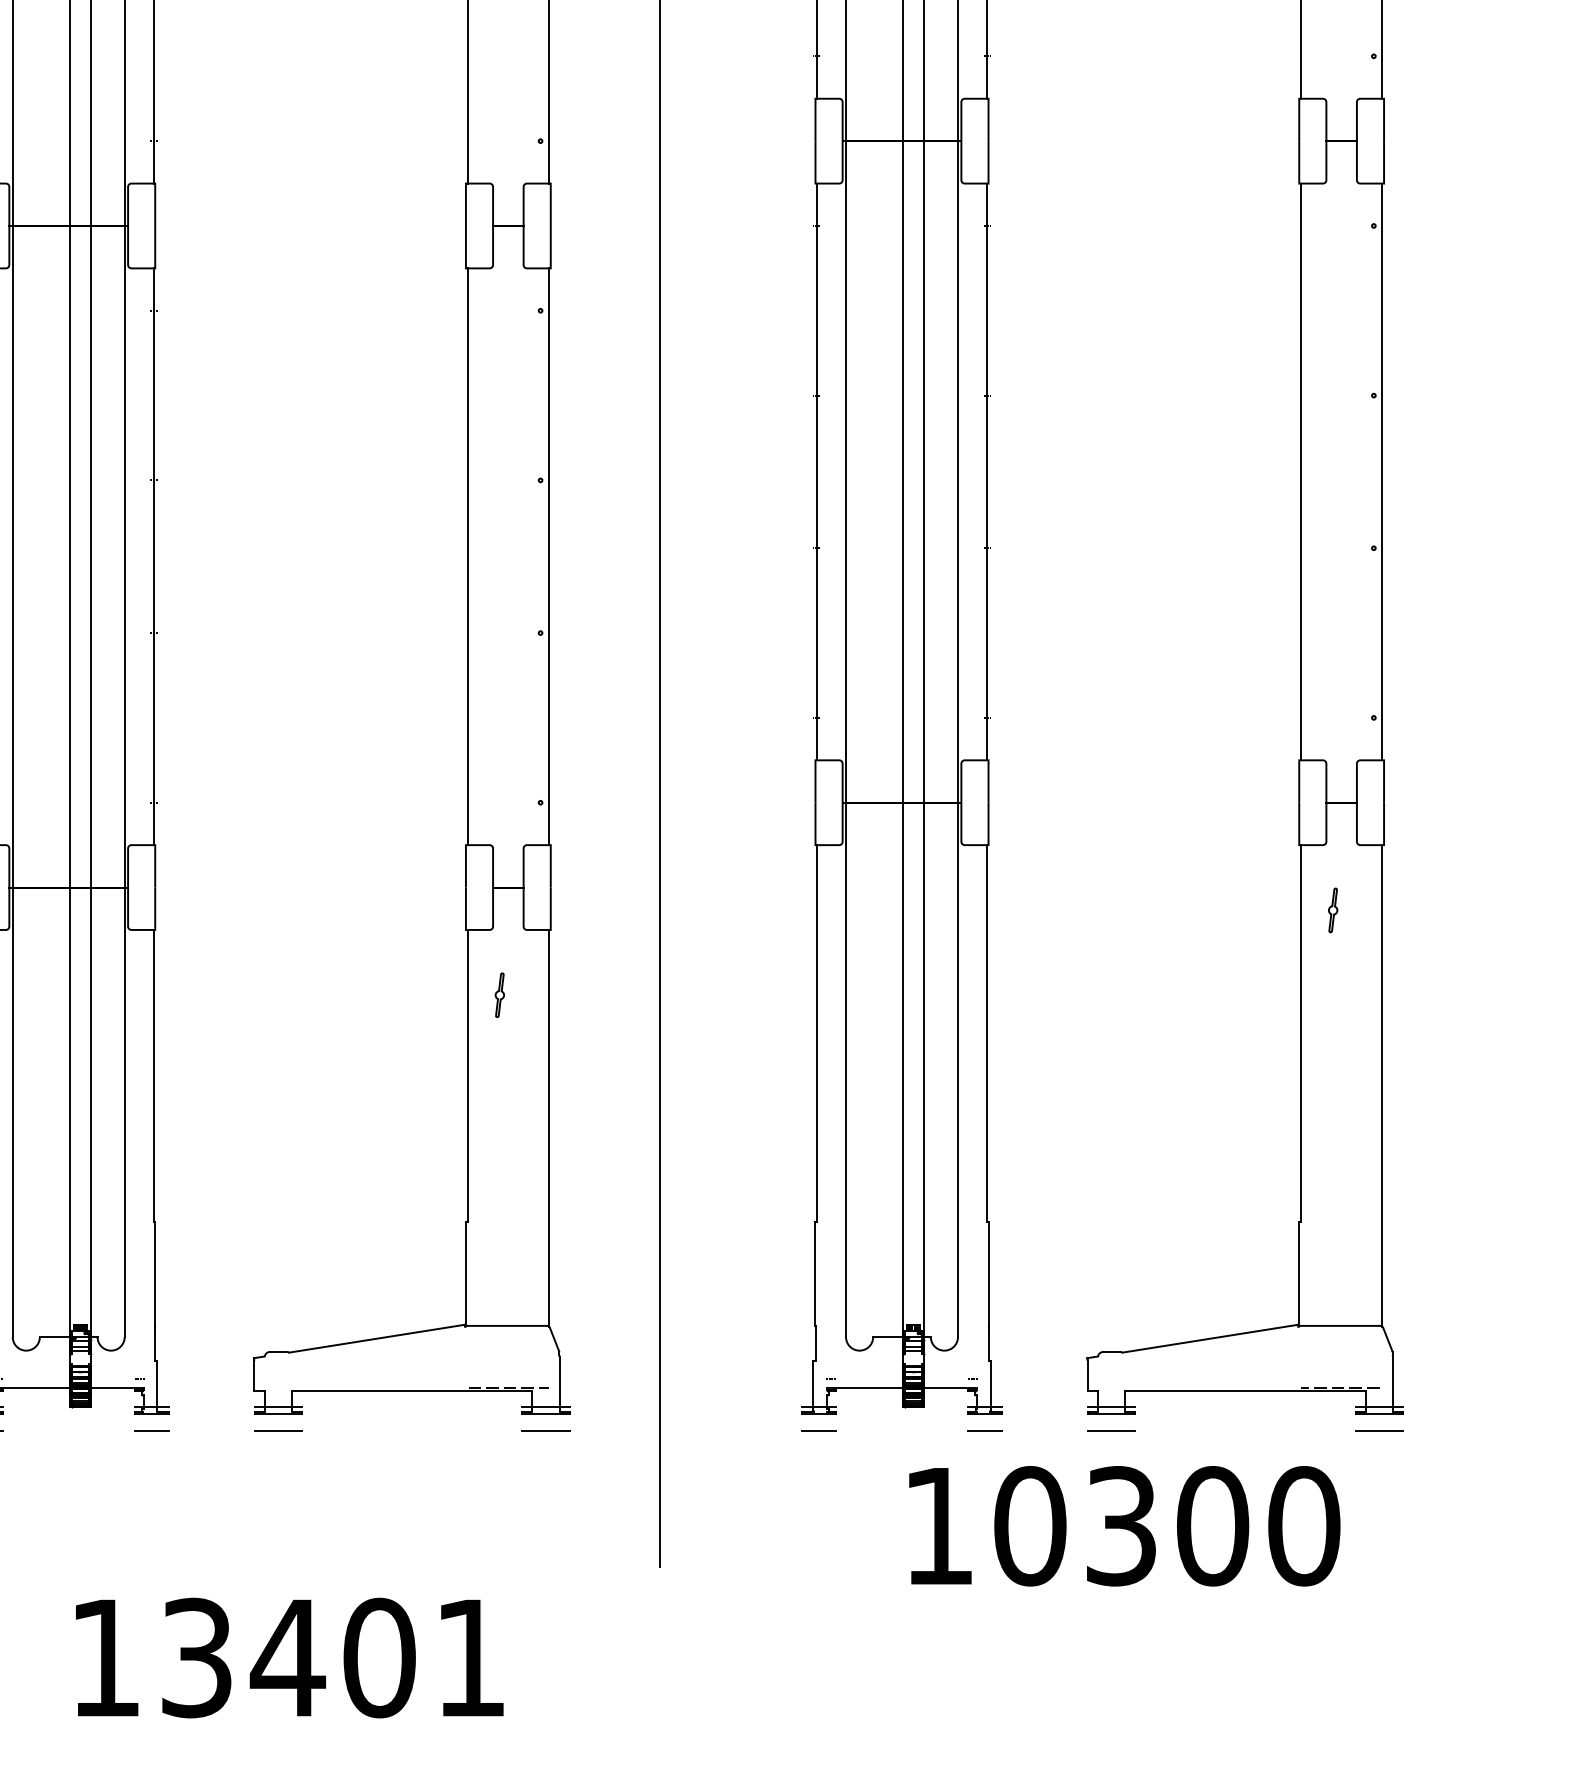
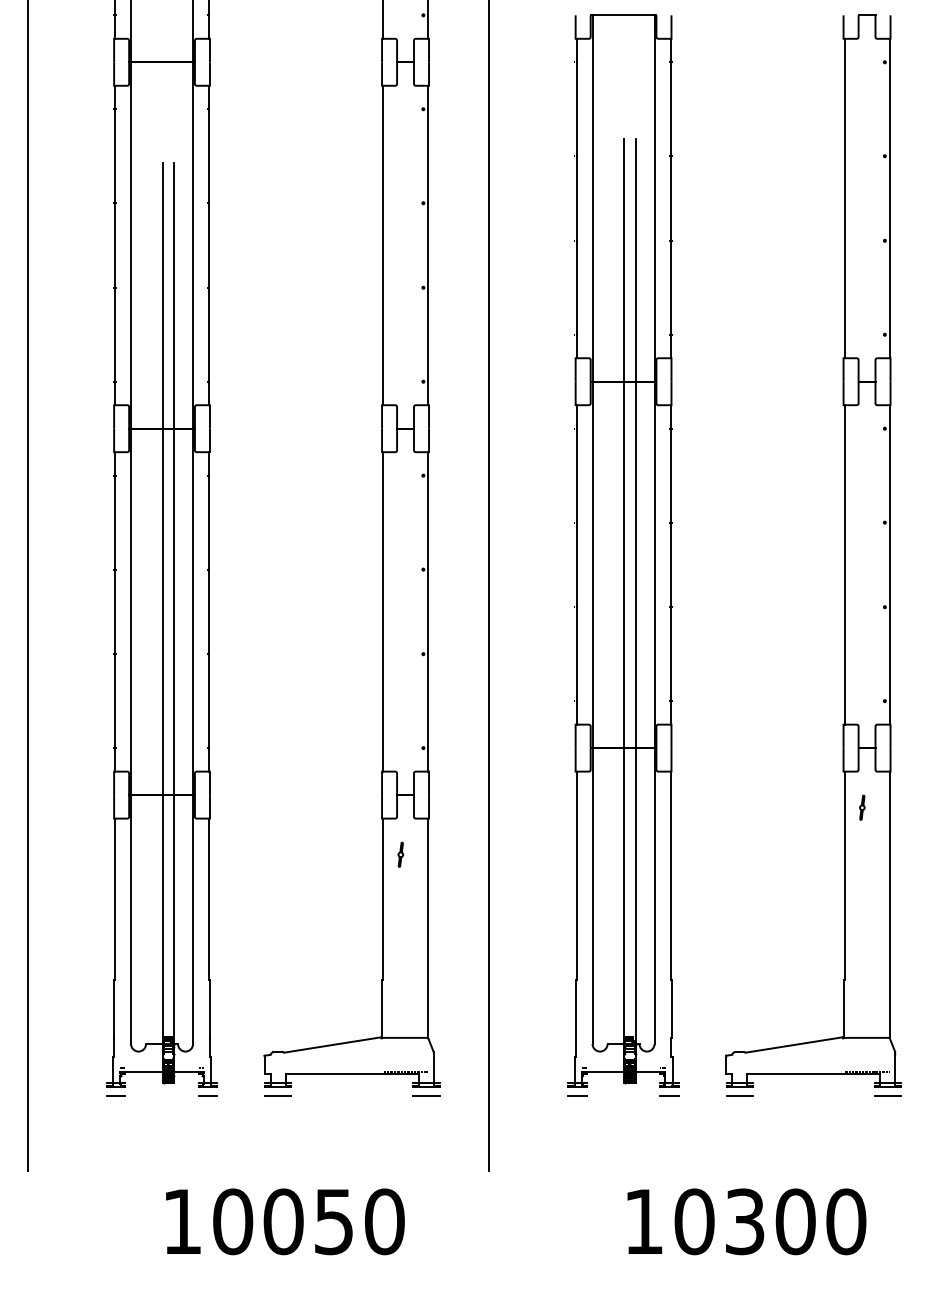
text: (1123, 1525) -> (746, 1221), moved
text: (333, 1657) -> (308, 1221), 13401 -> 10050

